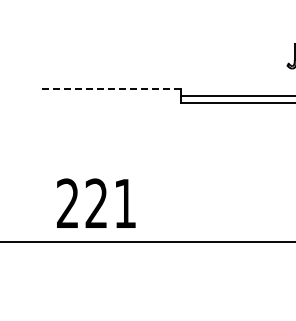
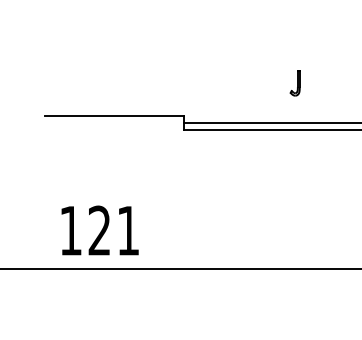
line: (111, 88) -> (114, 115), dashed -> solid
text: (67, 203) -> (70, 230), 221 -> 121

